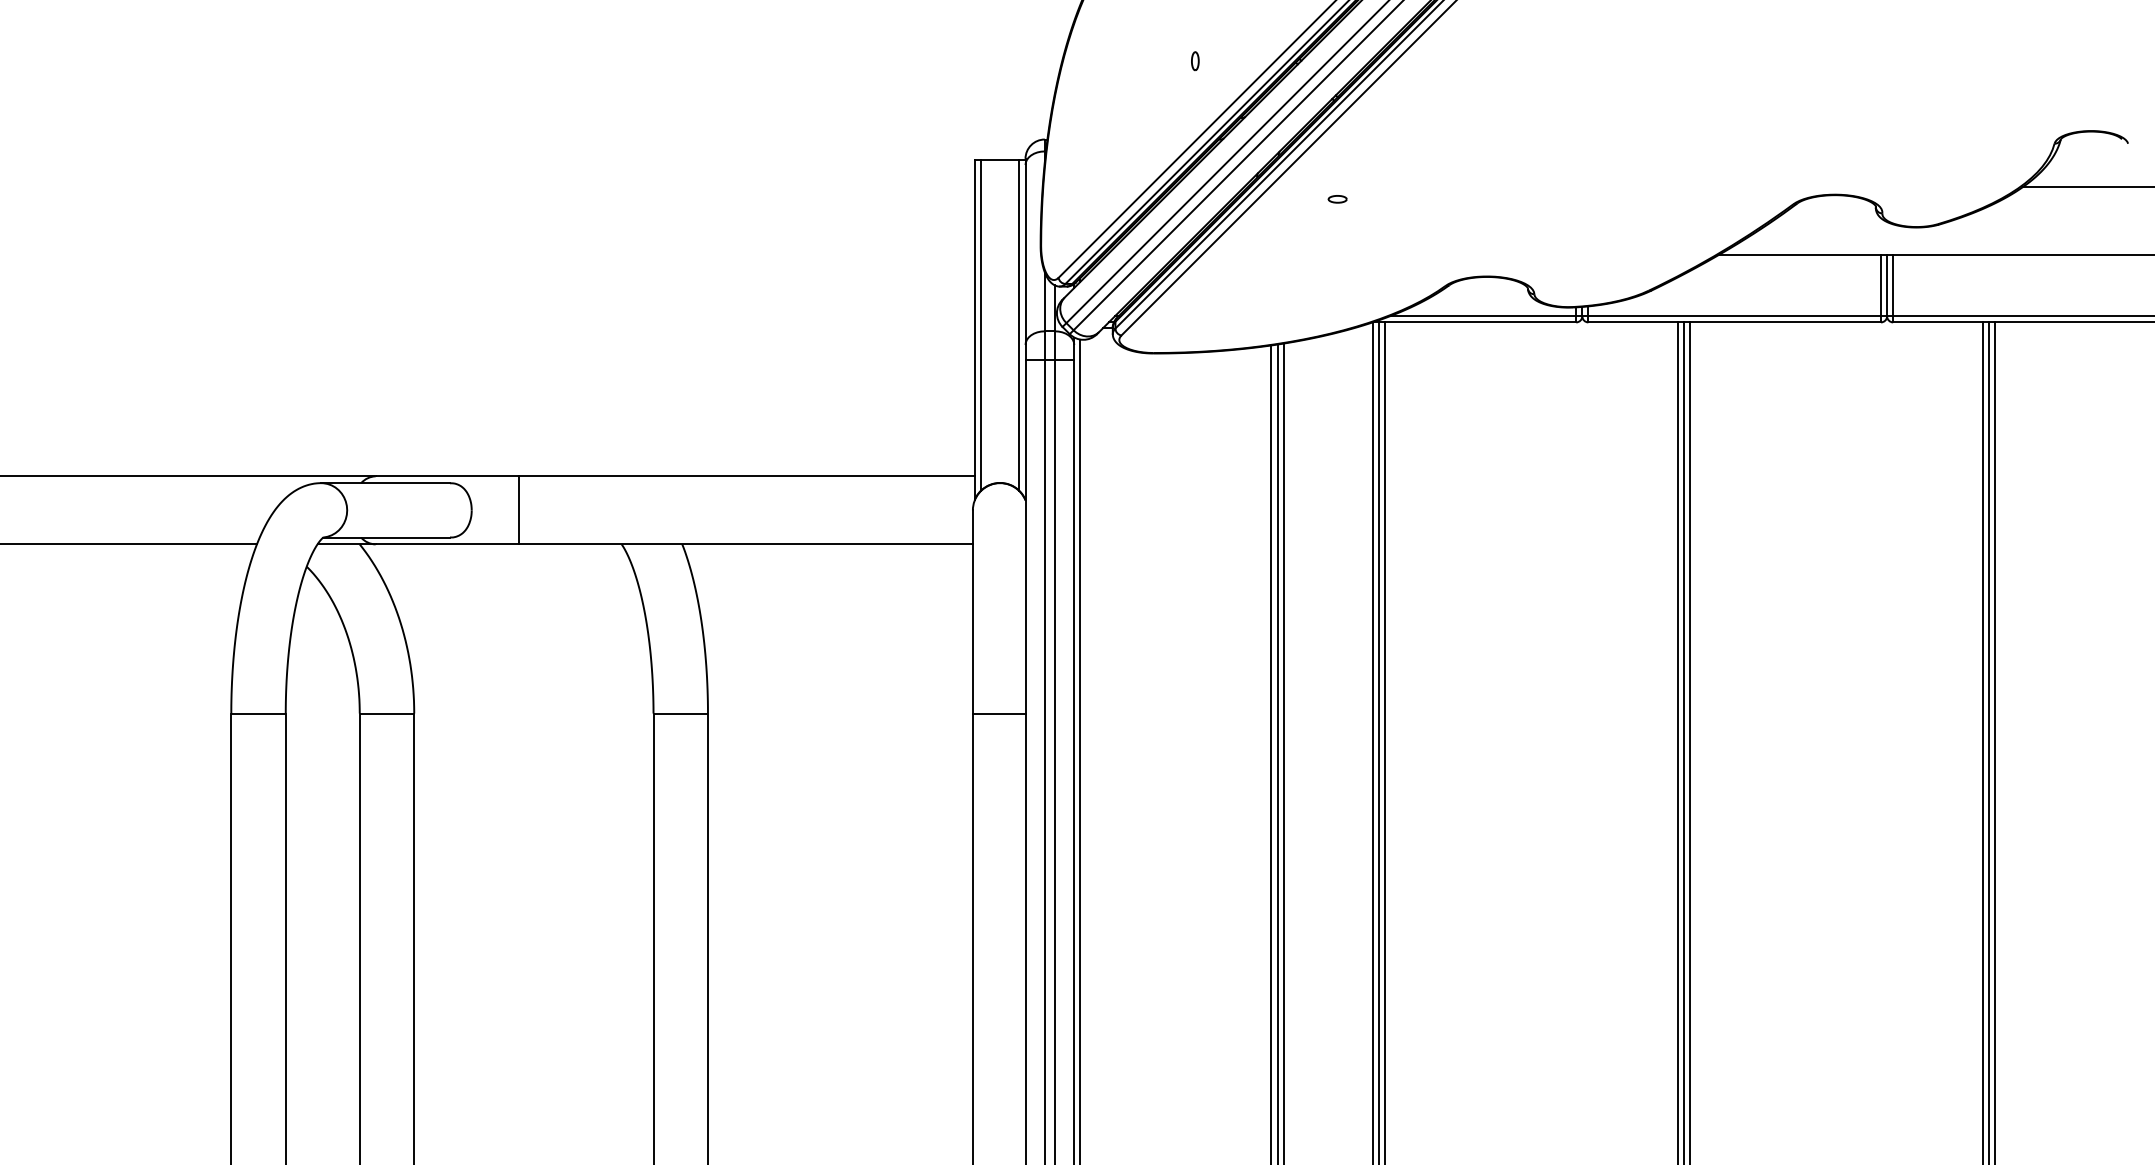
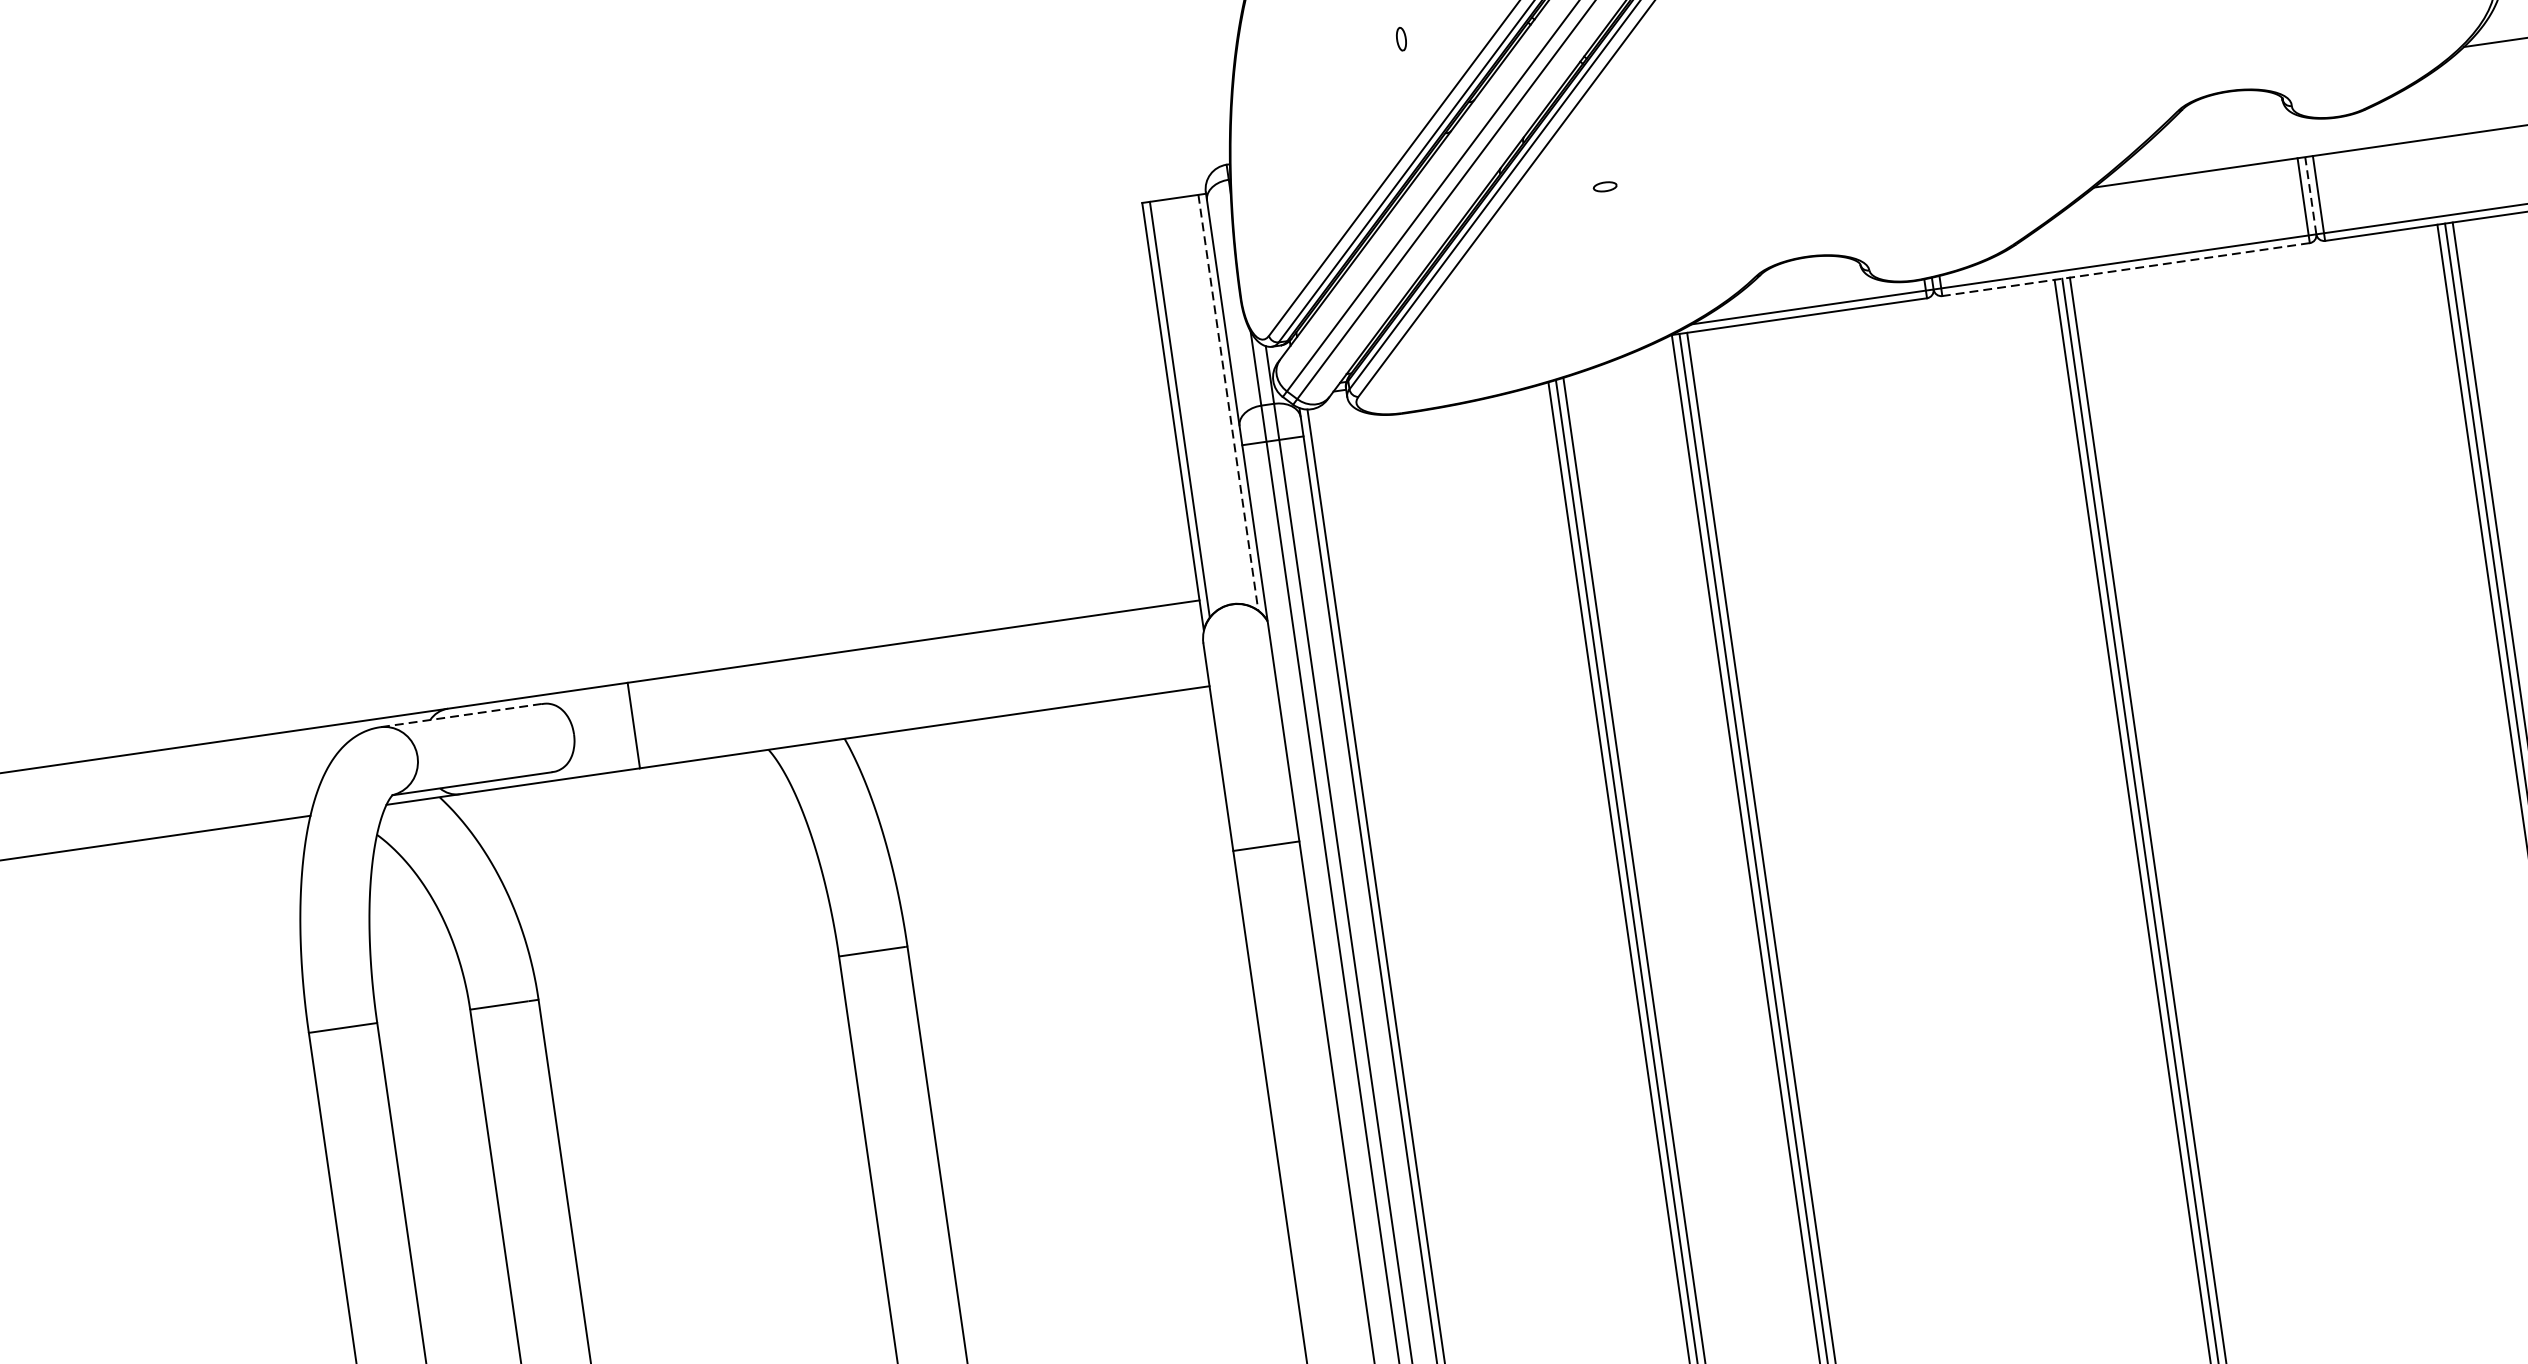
line: (1887, 285) -> (2311, 195), solid -> dashed
line: (1734, 322) -> (2125, 269), solid -> dashed
line: (1019, 325) -> (1228, 402), solid -> dashed
line: (385, 483) -> (460, 716), solid -> dashed
line: (998, 713) -> (1265, 846), moved

